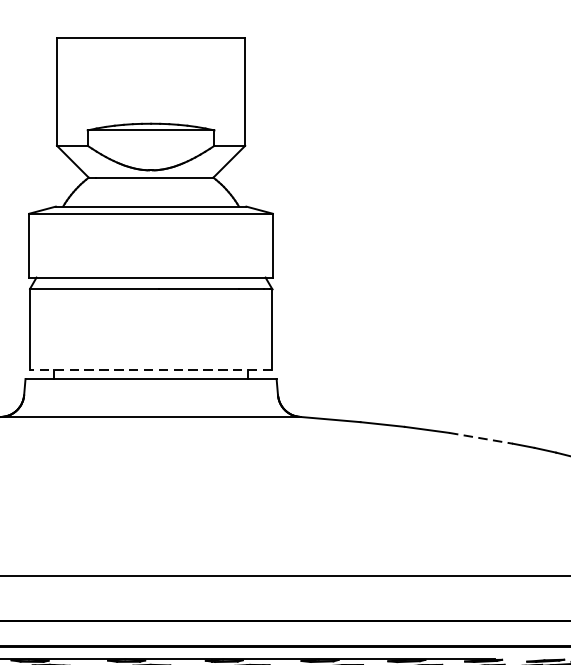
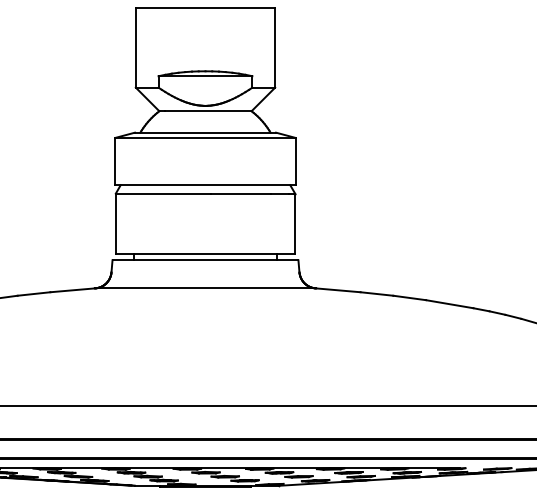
line: (151, 369) -> (205, 253), dashed -> solid
line: (481, 438) -> (450, 304), dashed -> solid

